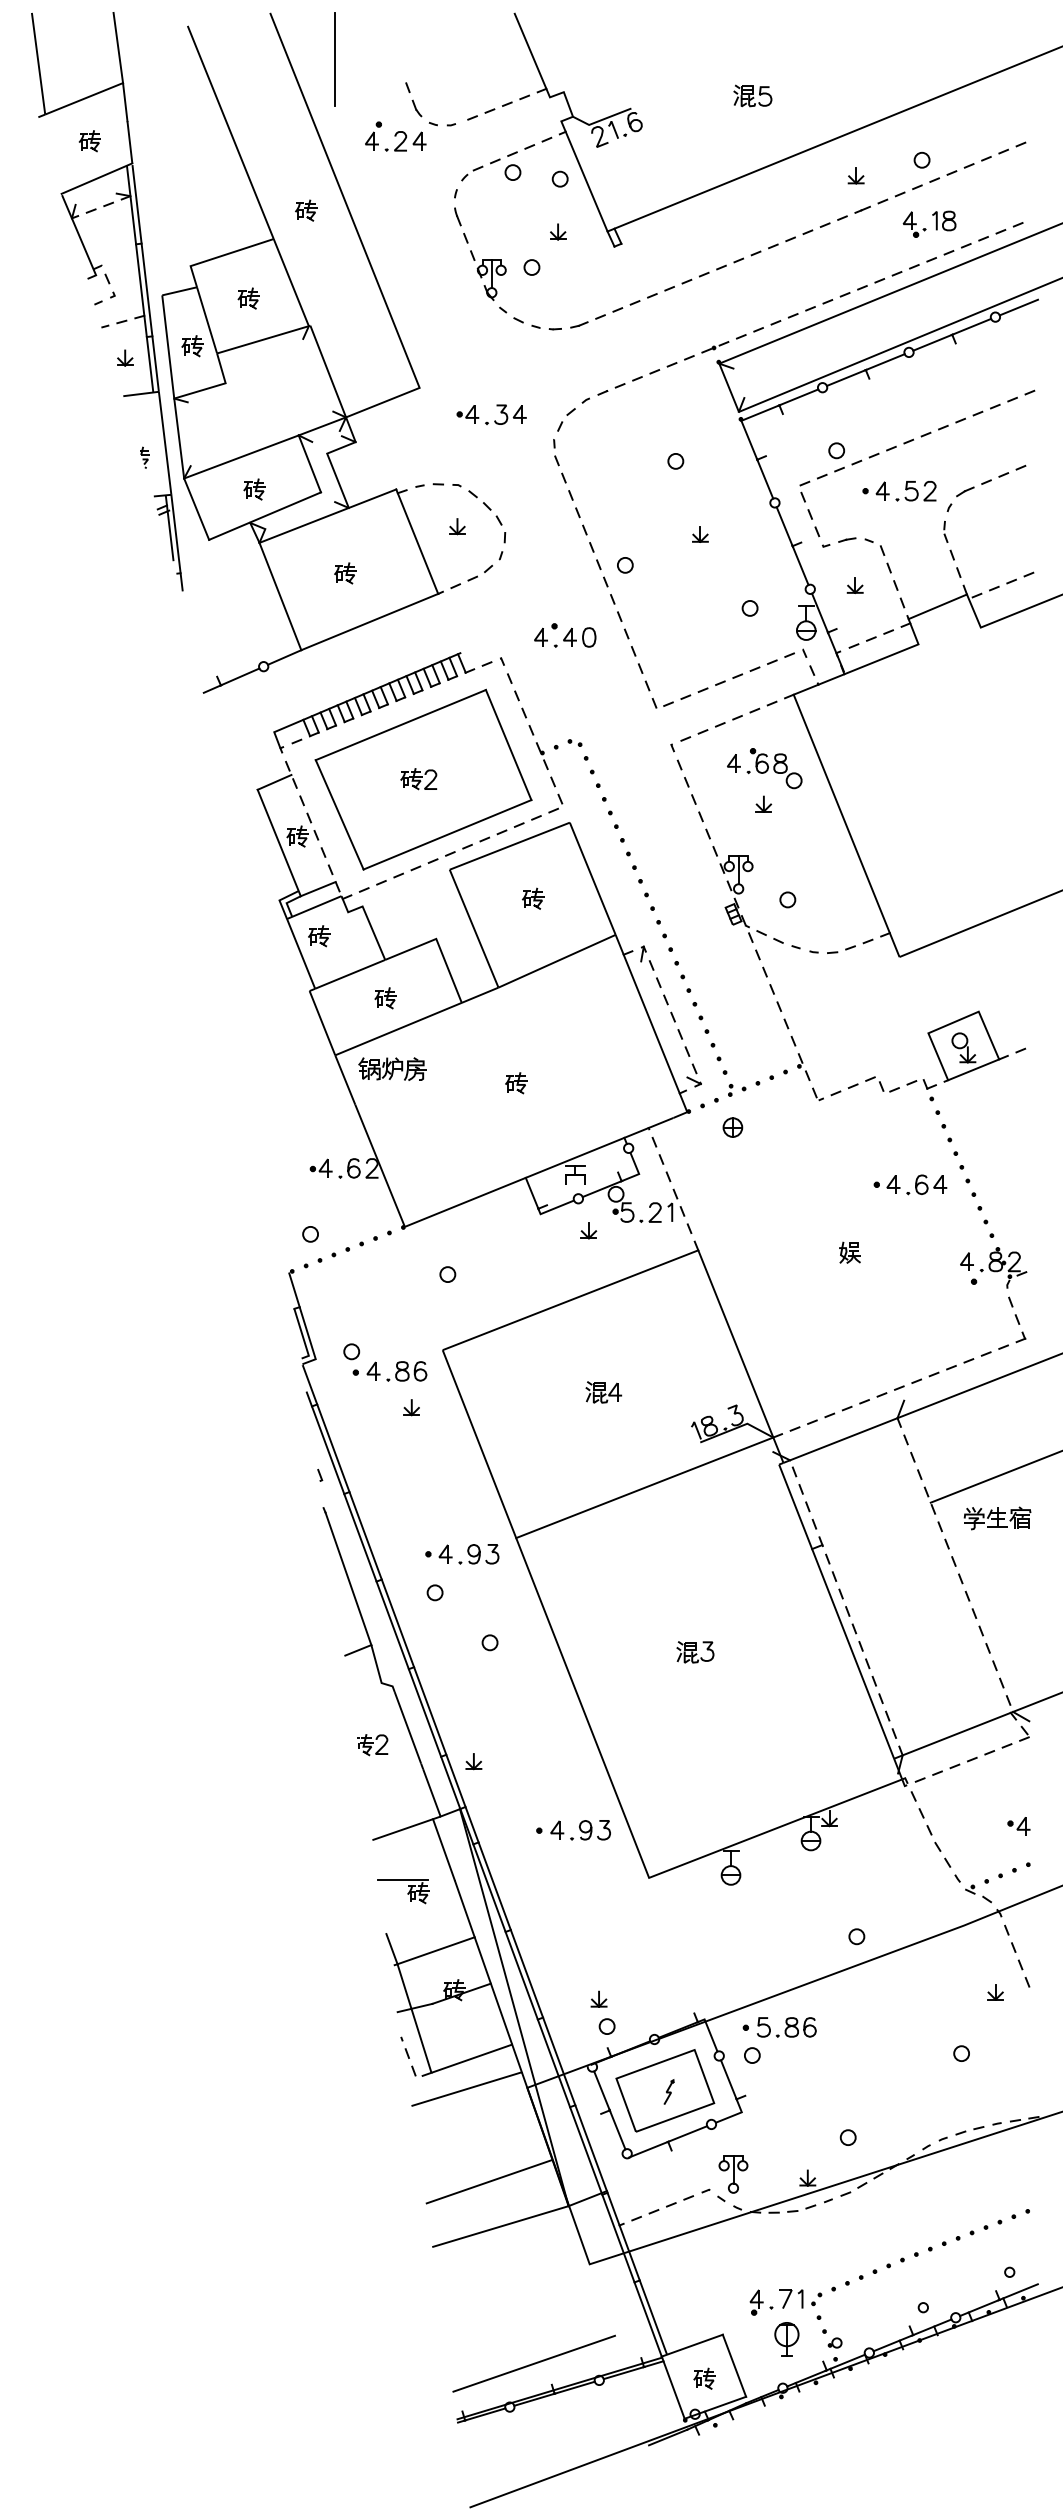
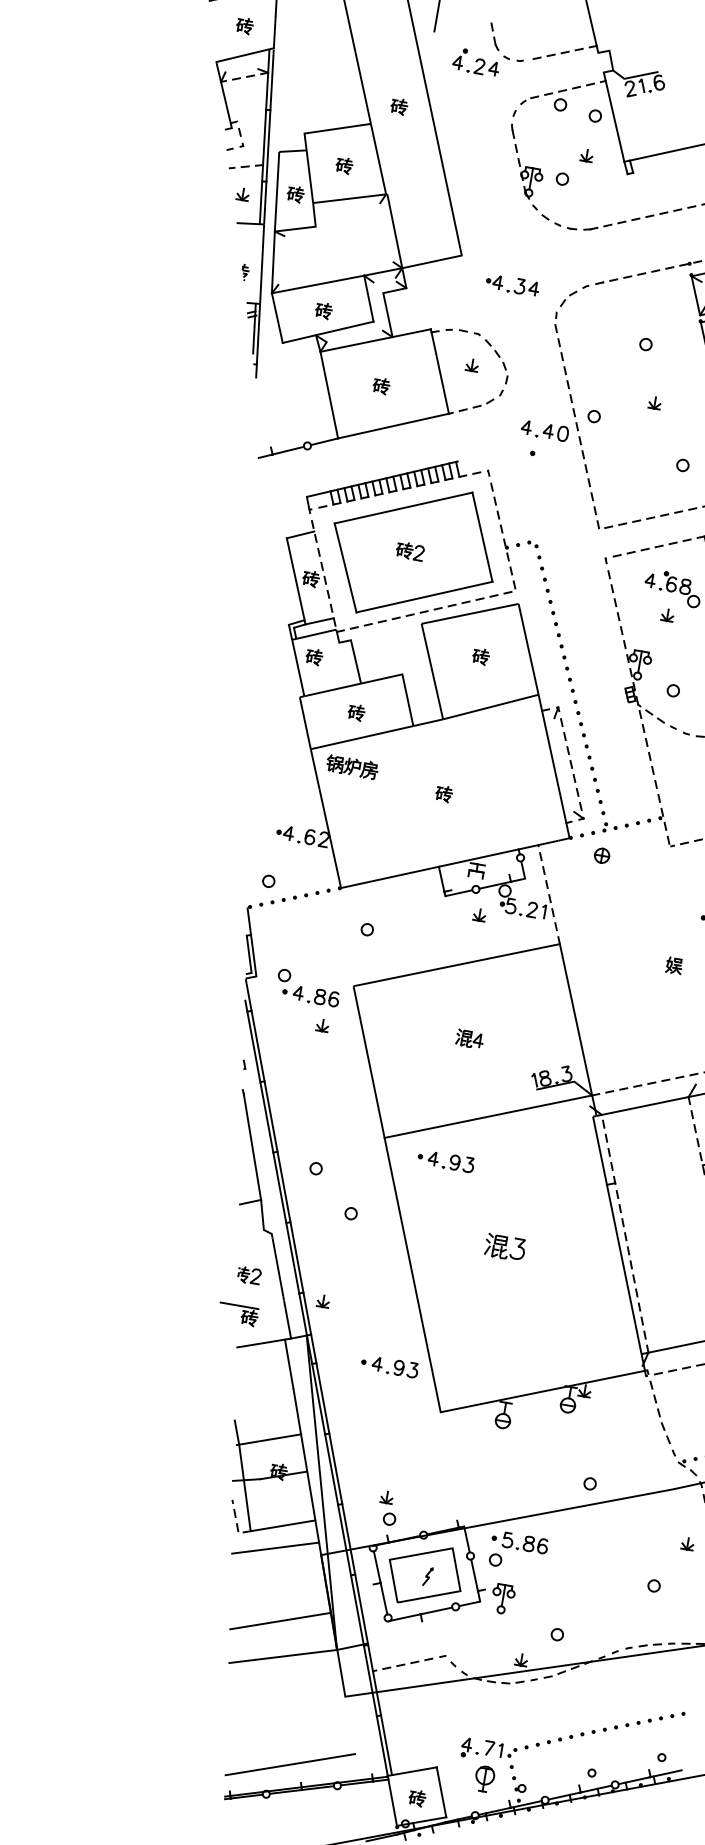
part: (565, 637) -> (545, 430), moved
part: (462, 1554) -> (446, 1161), moved
part: (695, 1652) -> (505, 1247), size x1.4
part: (403, 1891) -> (238, 1314), moved
part: (733, 2174) -> (502, 1599), moved

